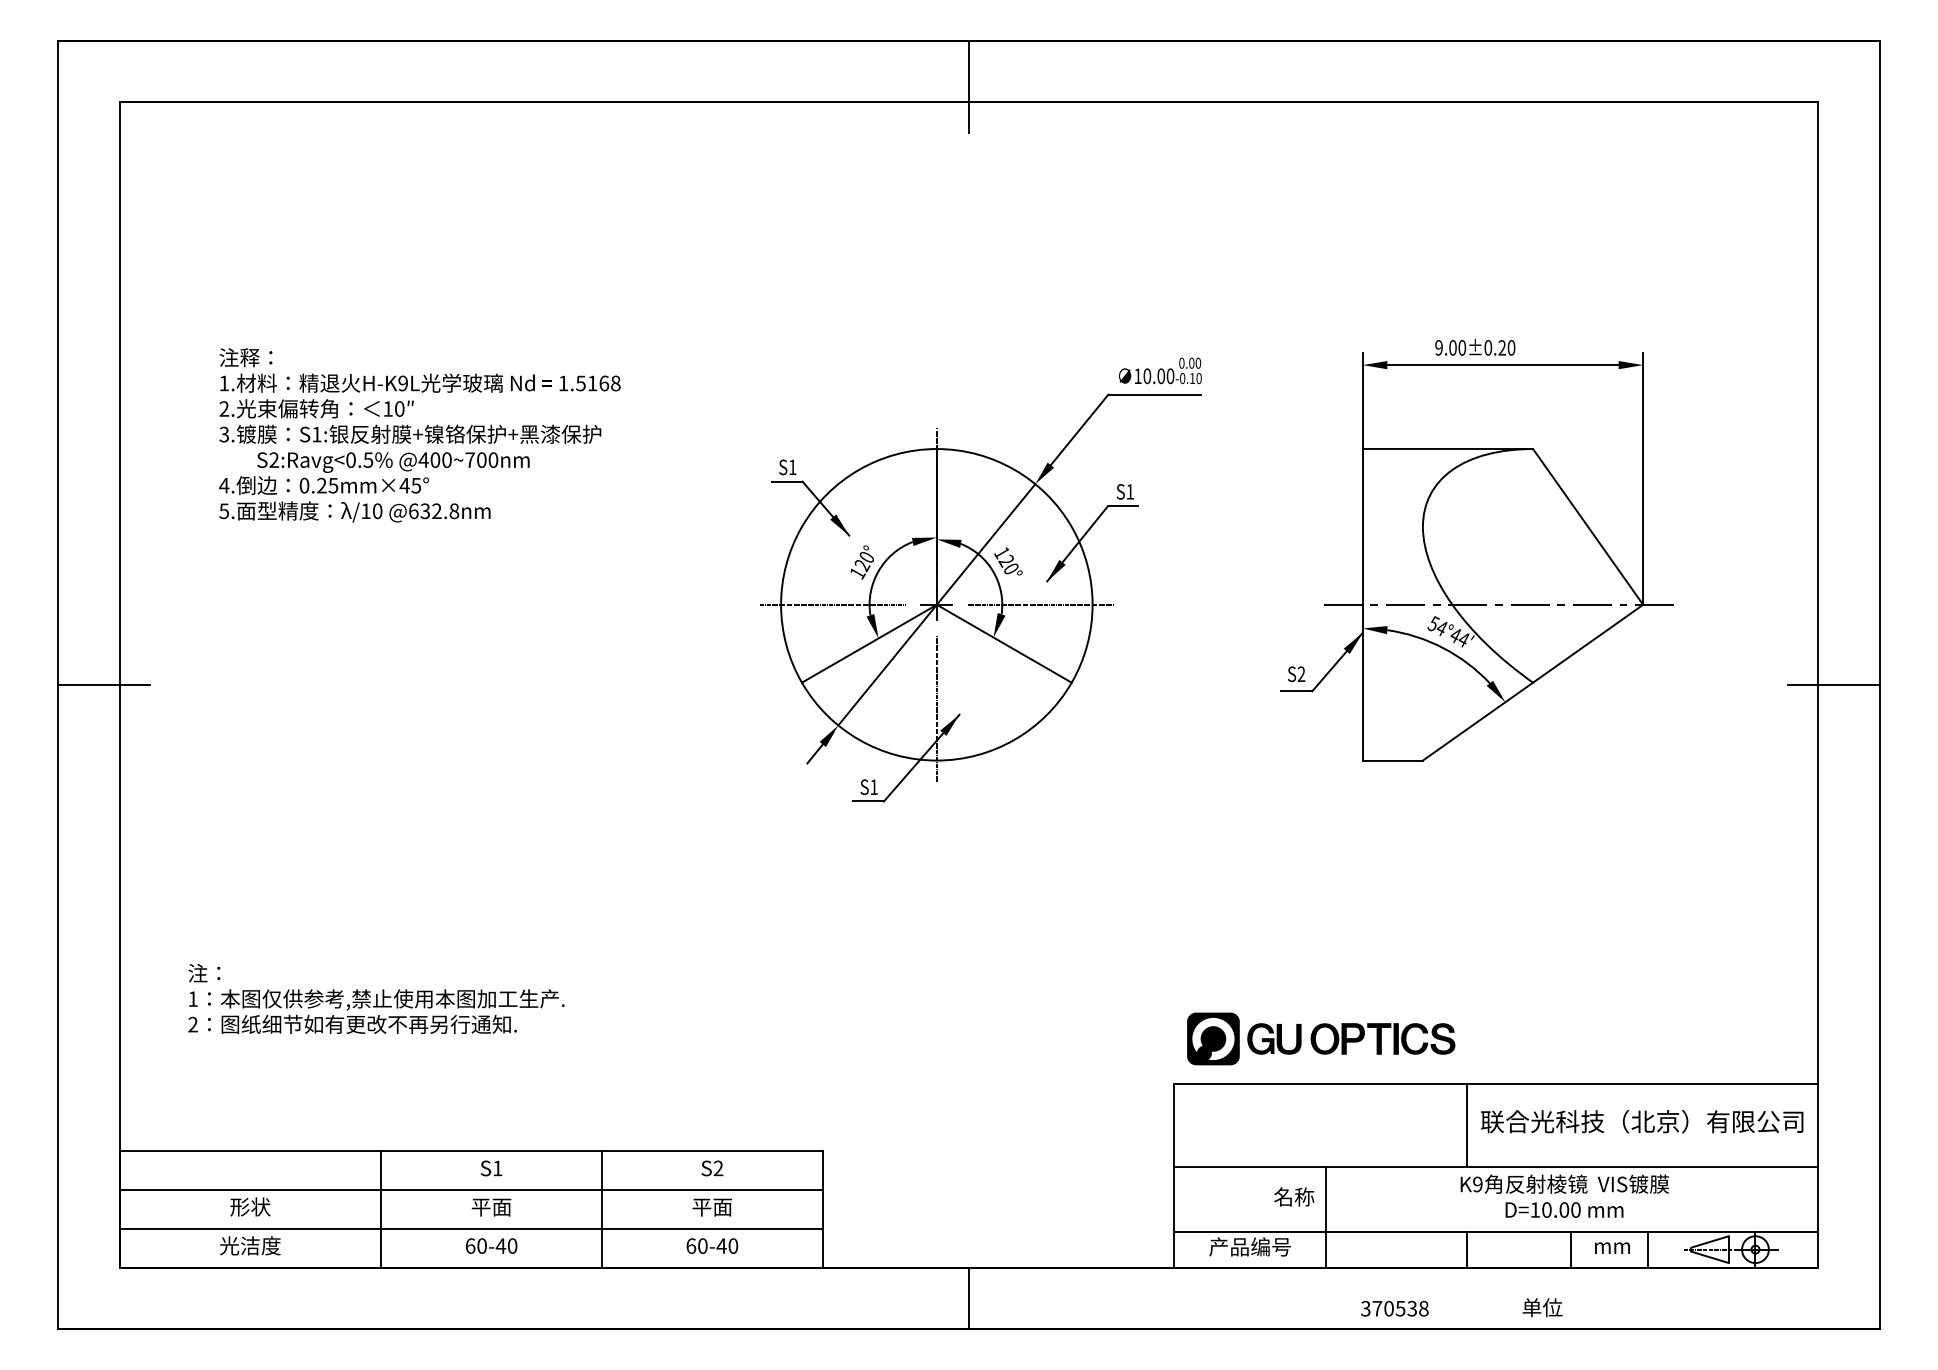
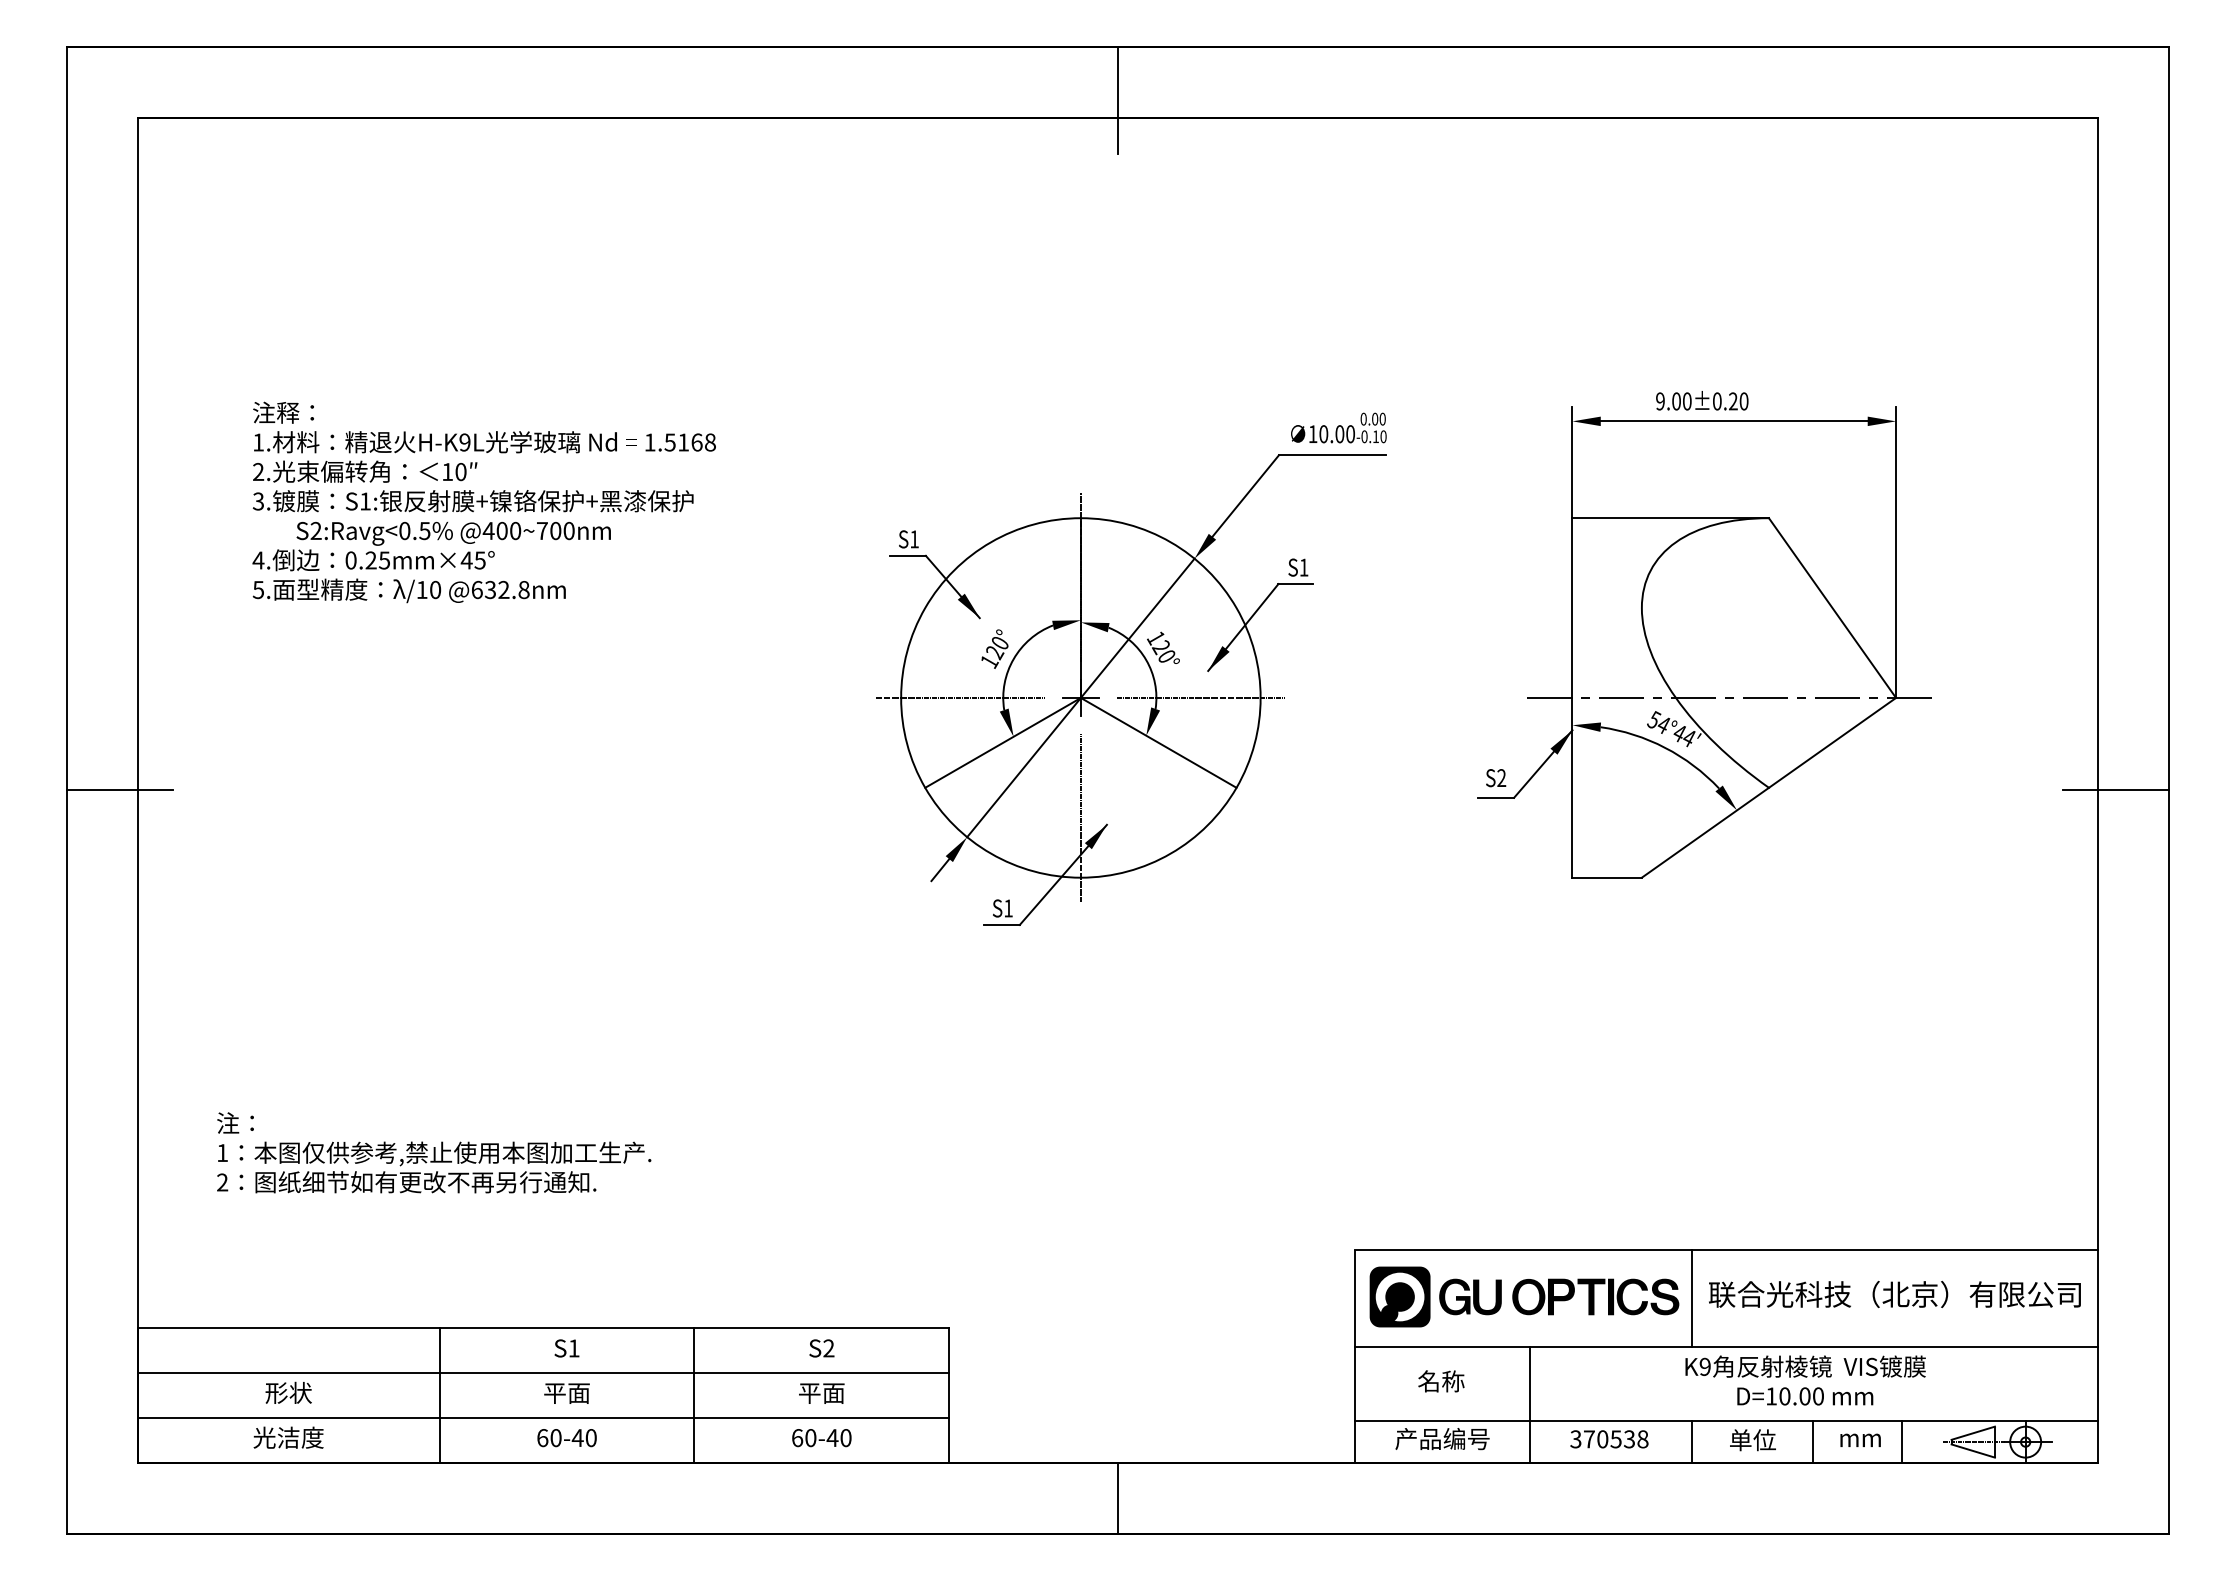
part: (1321, 1038) -> (1524, 1296), moved
text: (1294, 1197) -> (1441, 1381), moved
text: (1394, 1308) -> (1609, 1439), moved
text: (1542, 1308) -> (1752, 1440), moved

